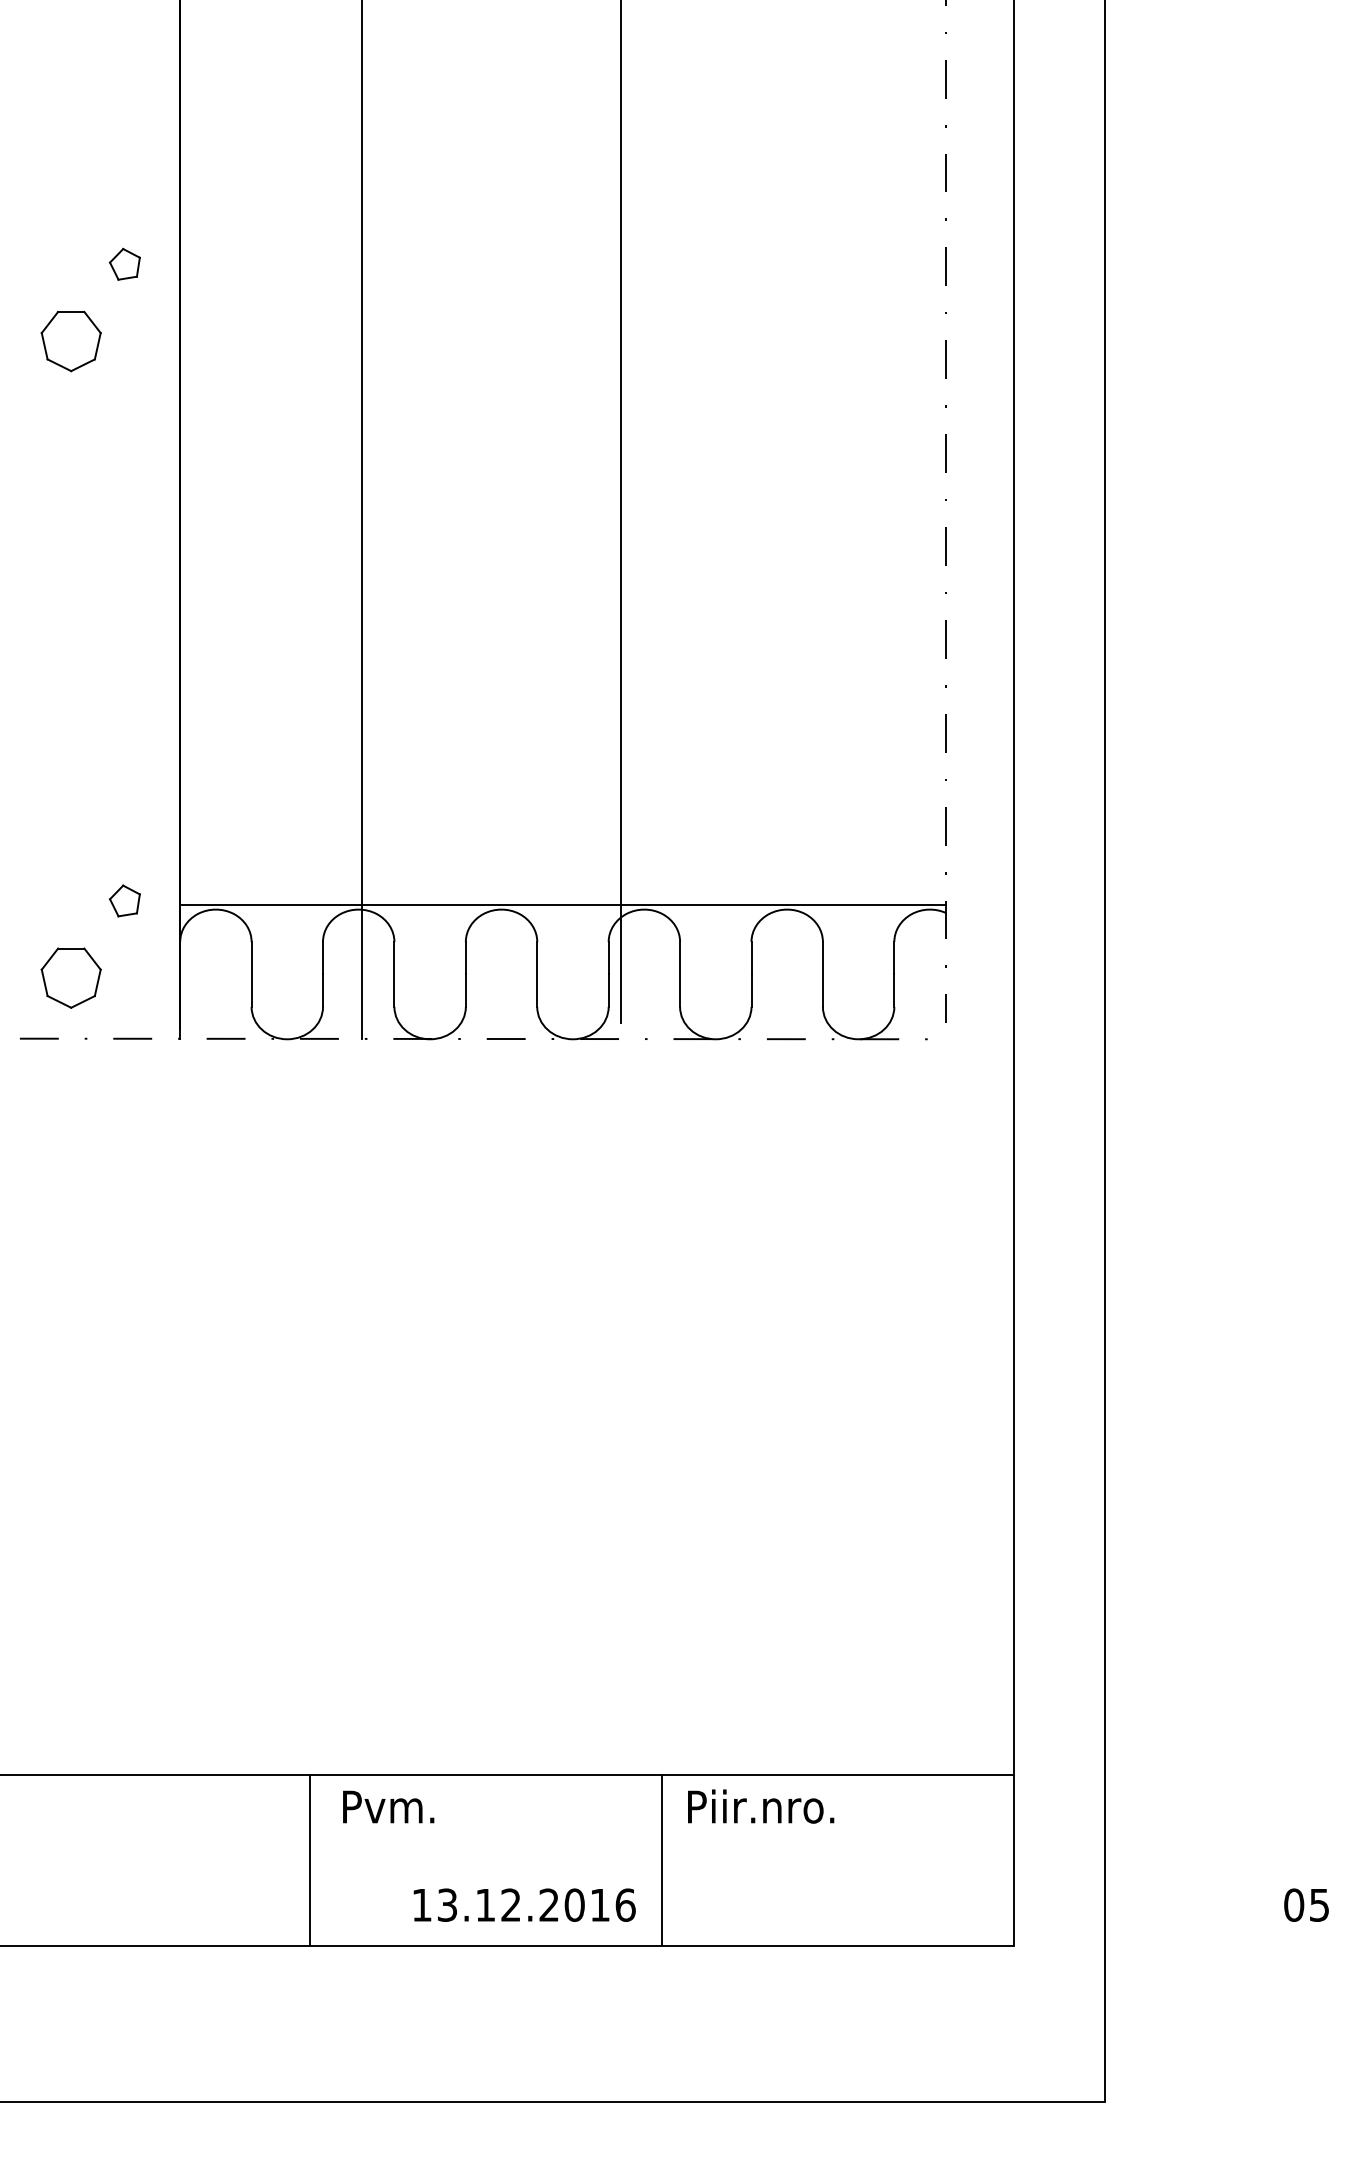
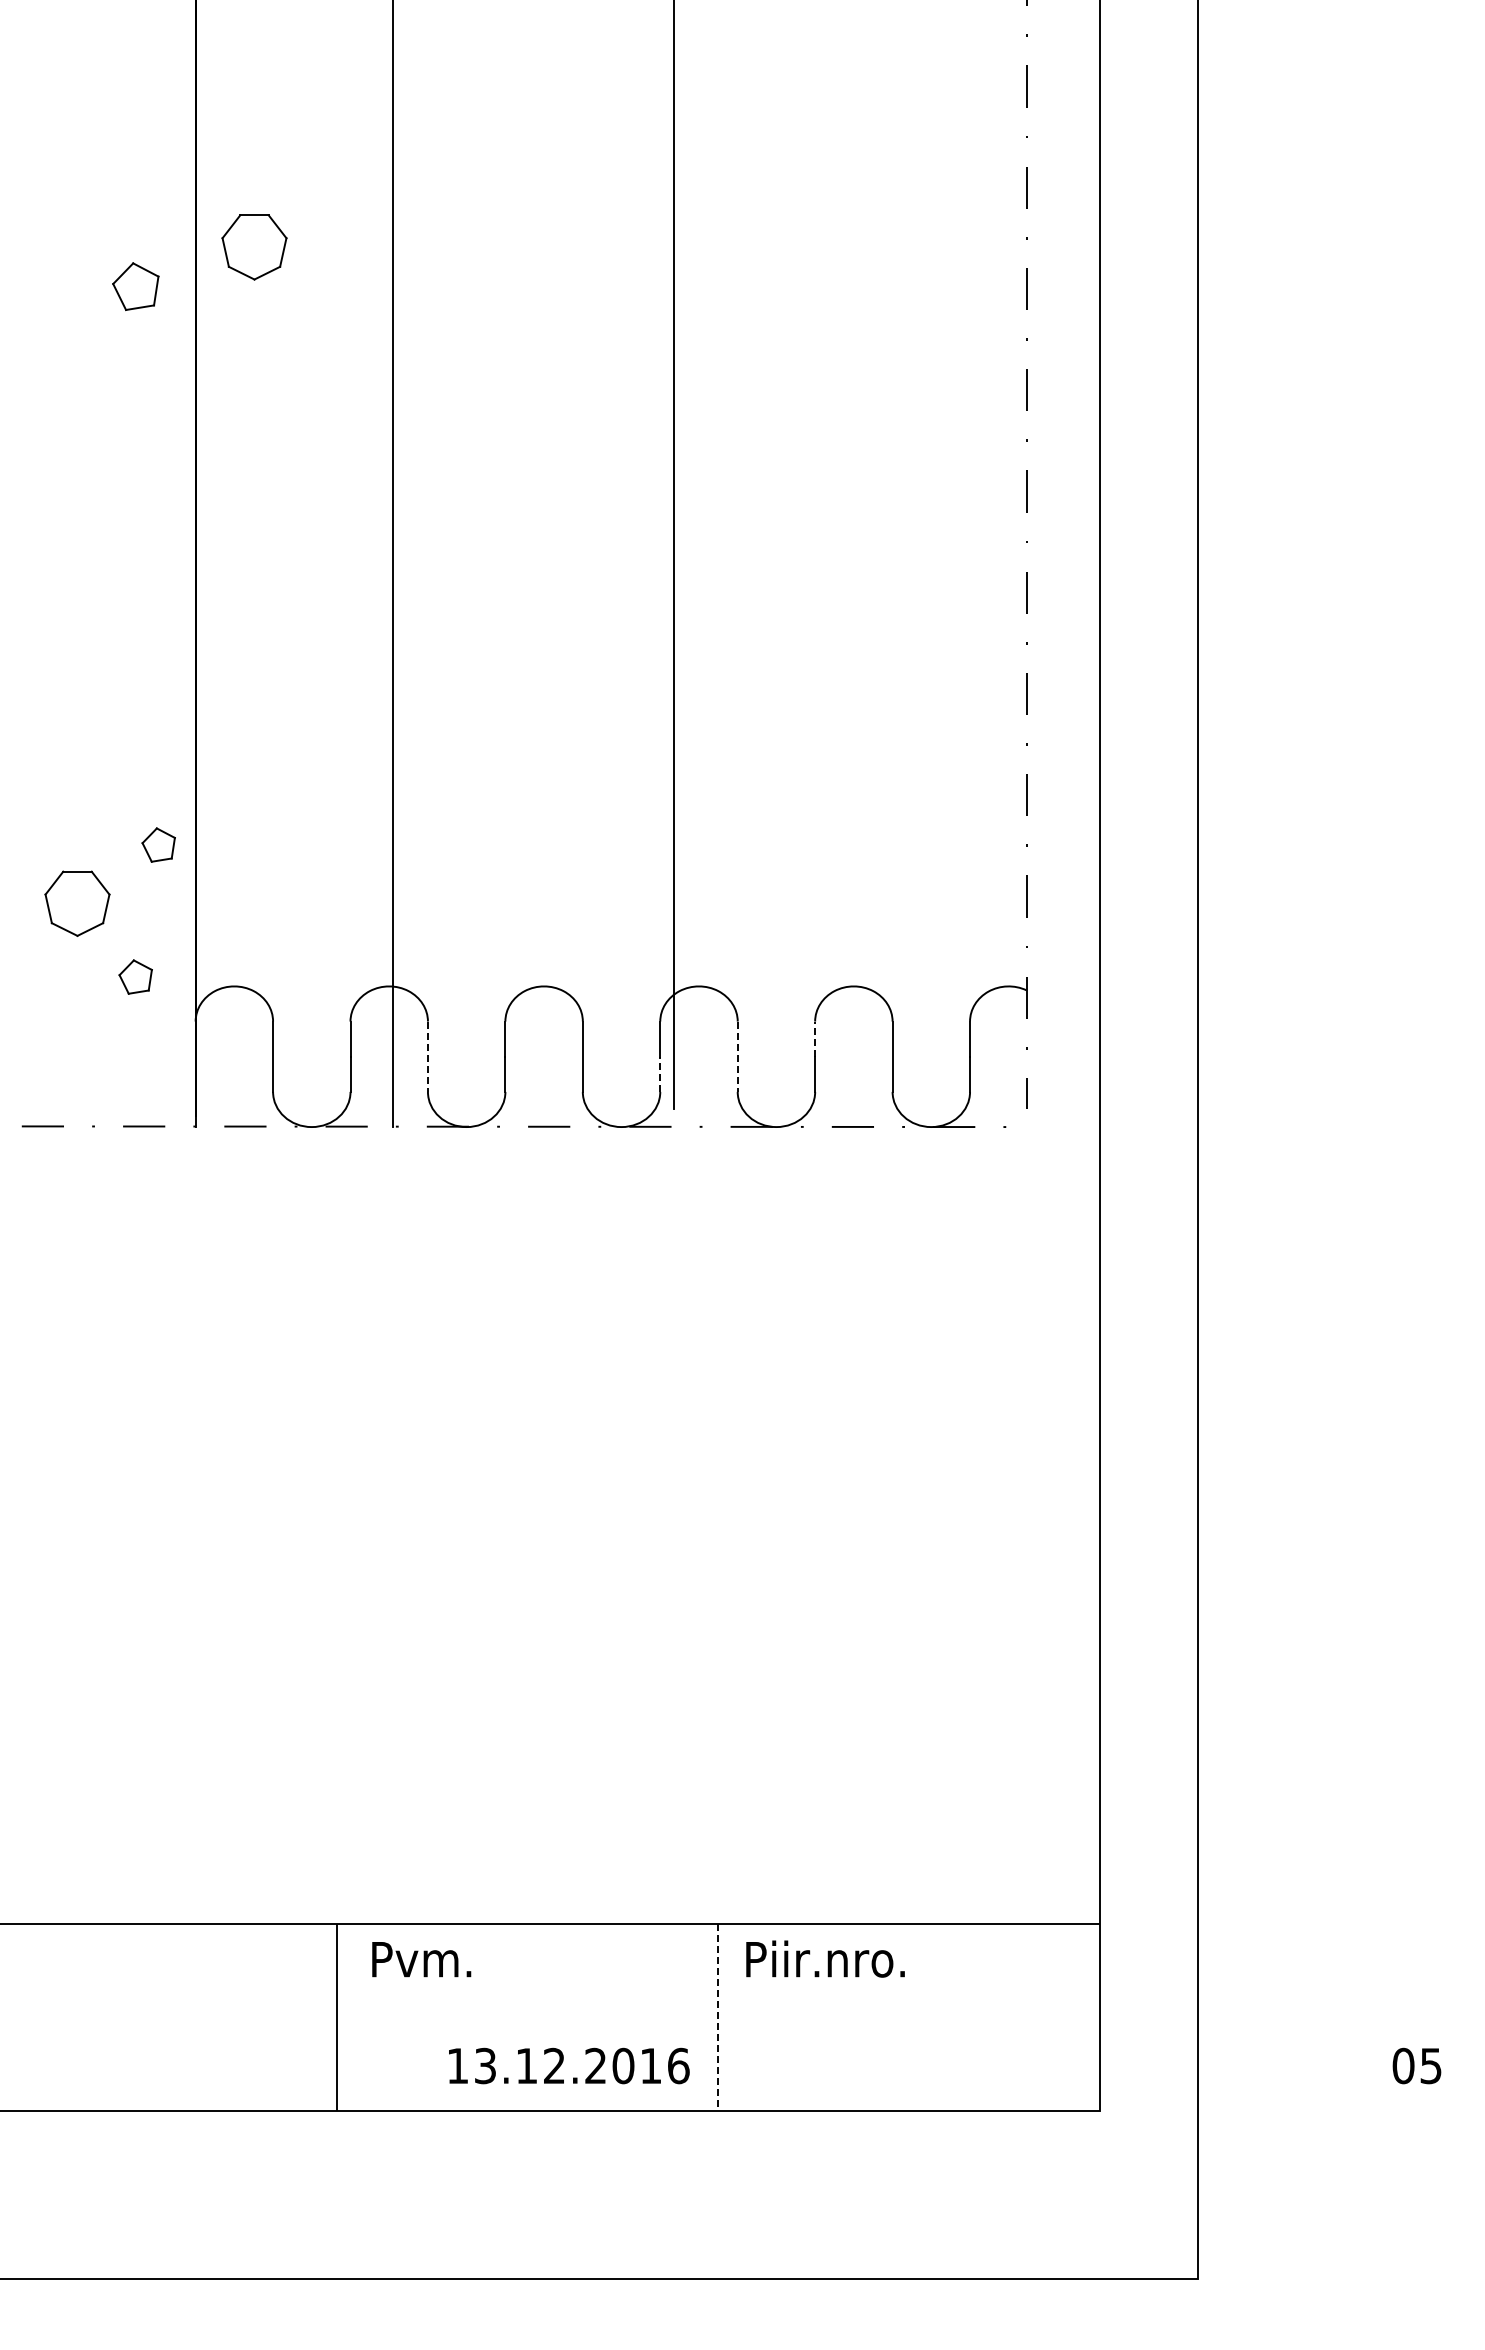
part: (124, 264) -> (135, 286), size x1.4
part: (71, 341) -> (254, 247), moved
part: (145, 778) -> (158, 844), added
line: (562, 905) -> (610, 981), removed
line: (751, 958) -> (815, 1039), solid -> dashed
line: (394, 975) -> (427, 1057), solid -> dashed
line: (679, 975) -> (737, 1057), solid -> dashed
part: (71, 977) -> (77, 903), moved
line: (608, 990) -> (660, 1074), solid -> dashed
line: (662, 1861) -> (718, 2018), solid -> dashed

